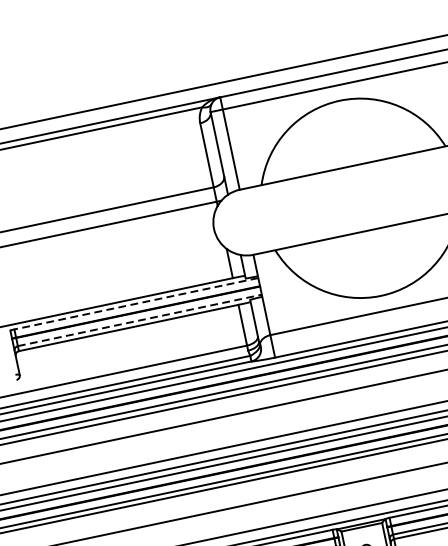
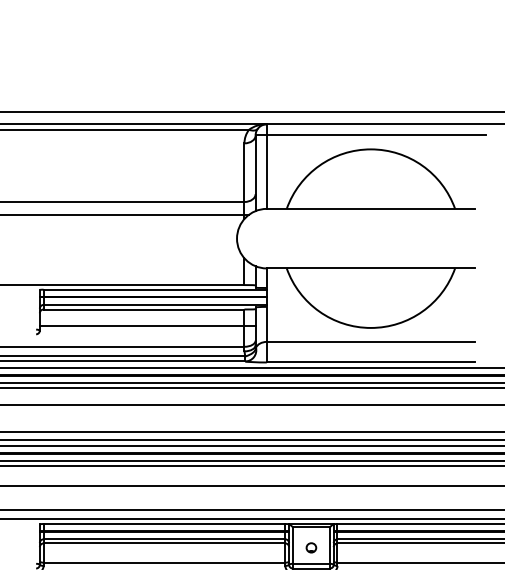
line: (136, 303) -> (155, 289), dashed -> solid
line: (140, 319) -> (155, 304), dashed -> solid
line: (136, 345) -> (147, 326), added

